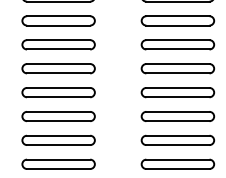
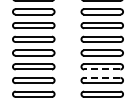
line: (176, 121) -> (101, 69), solid -> dashed
line: (176, 135) -> (101, 77), solid -> dashed

